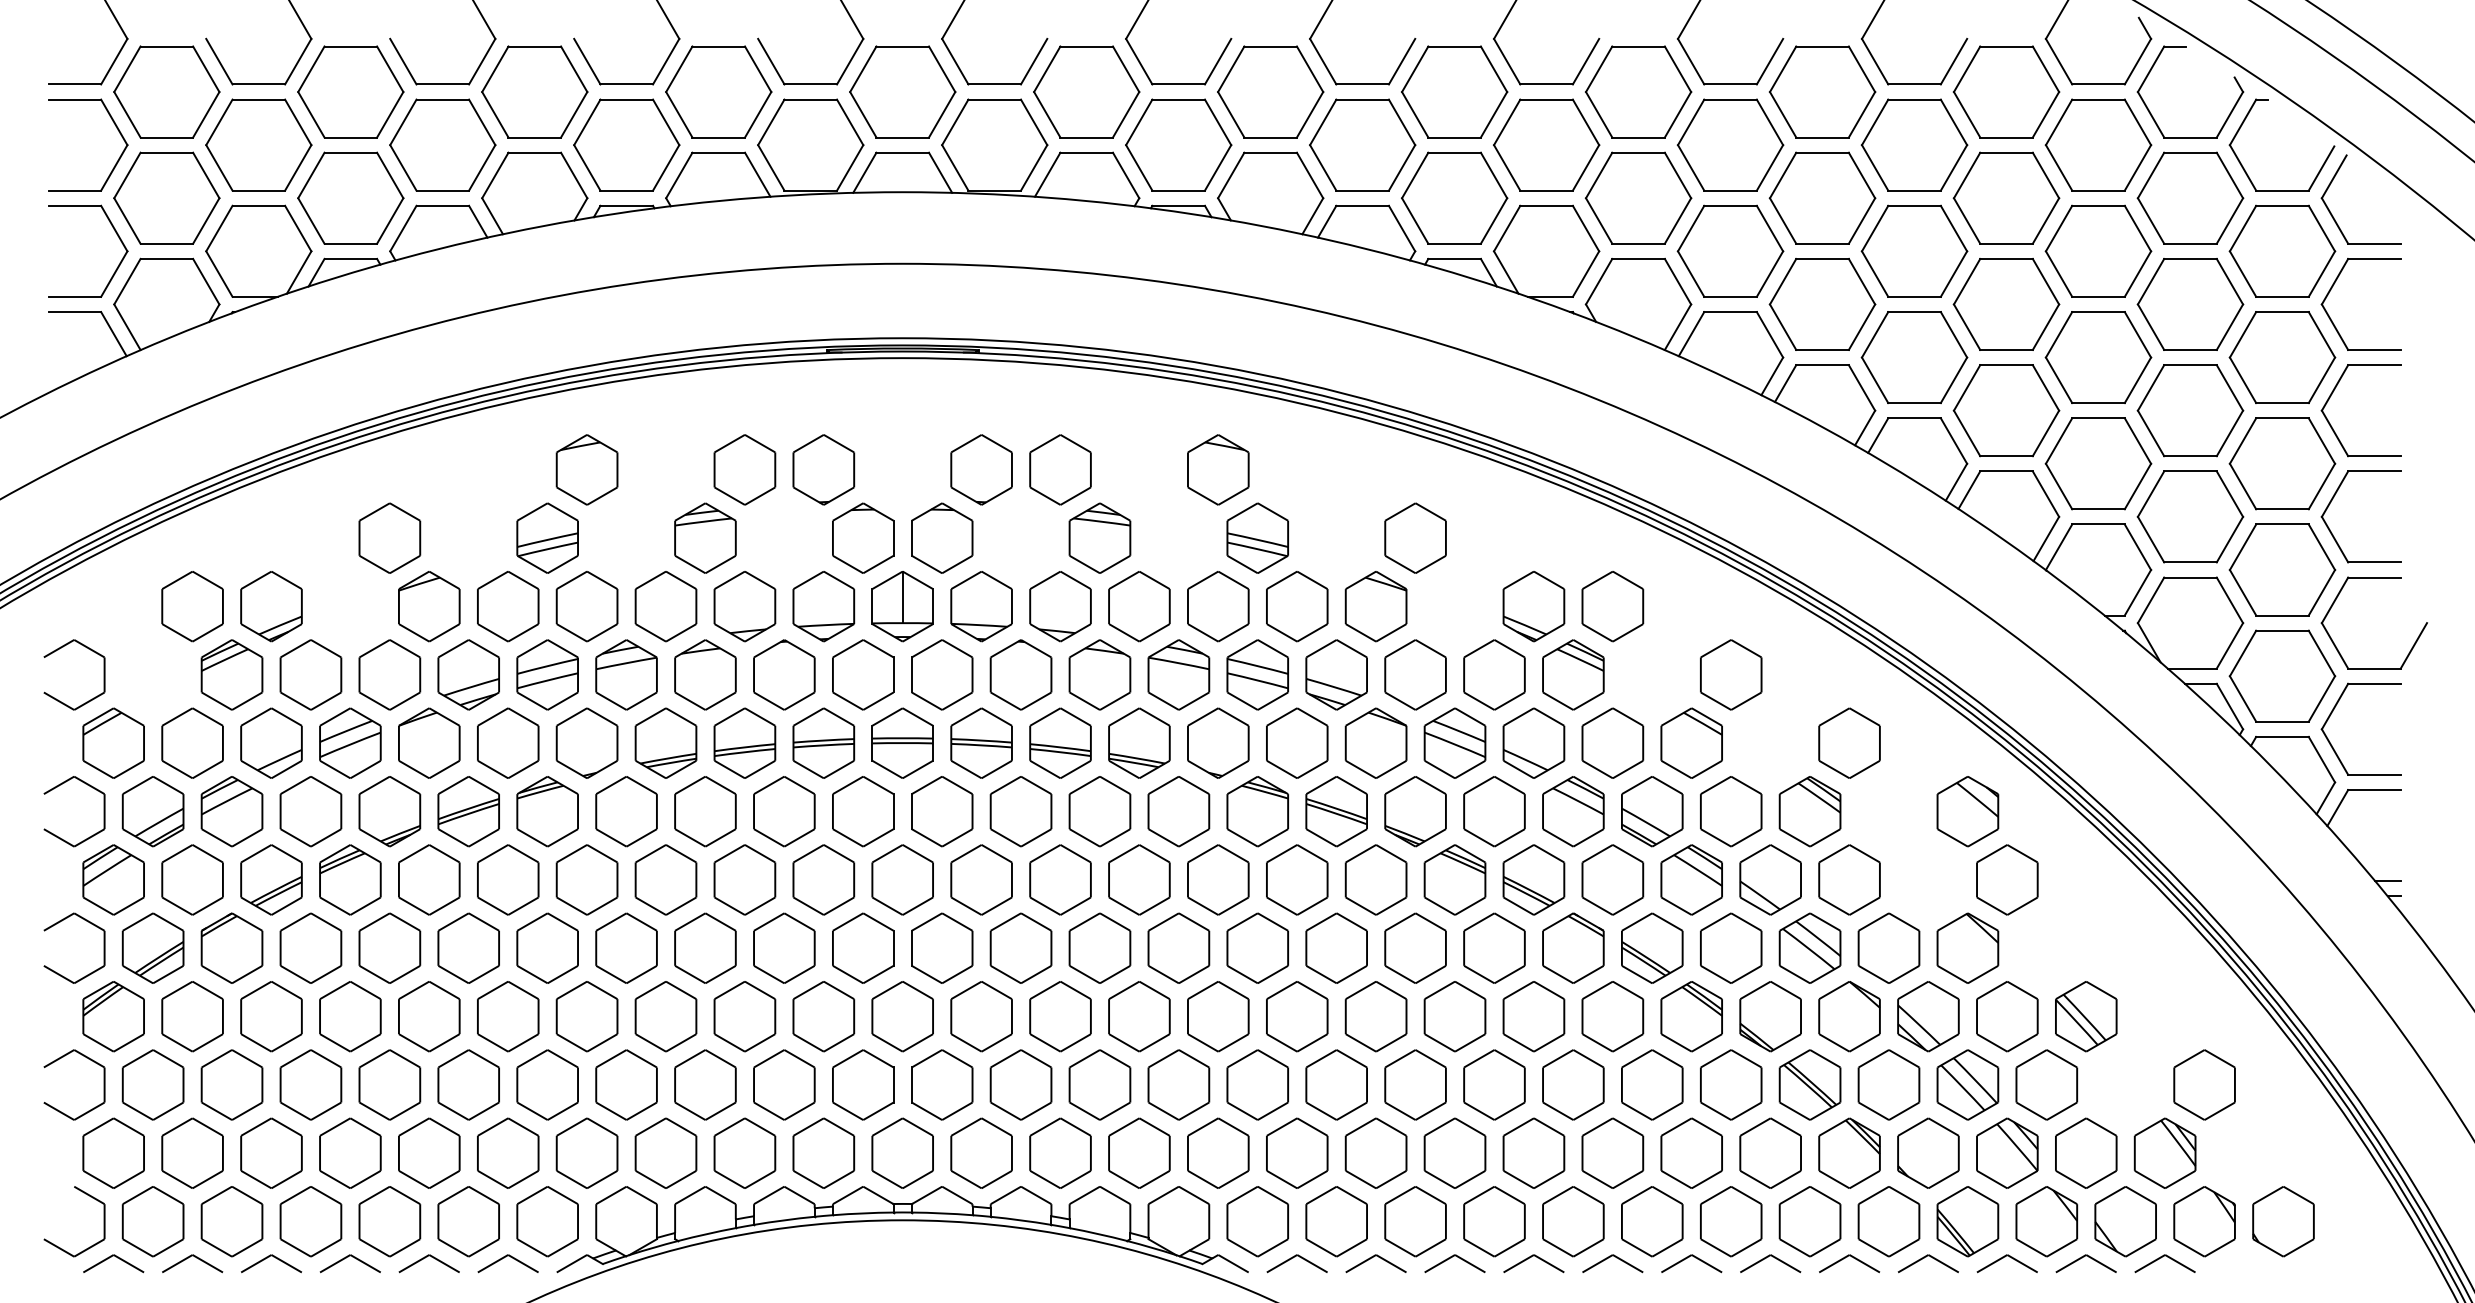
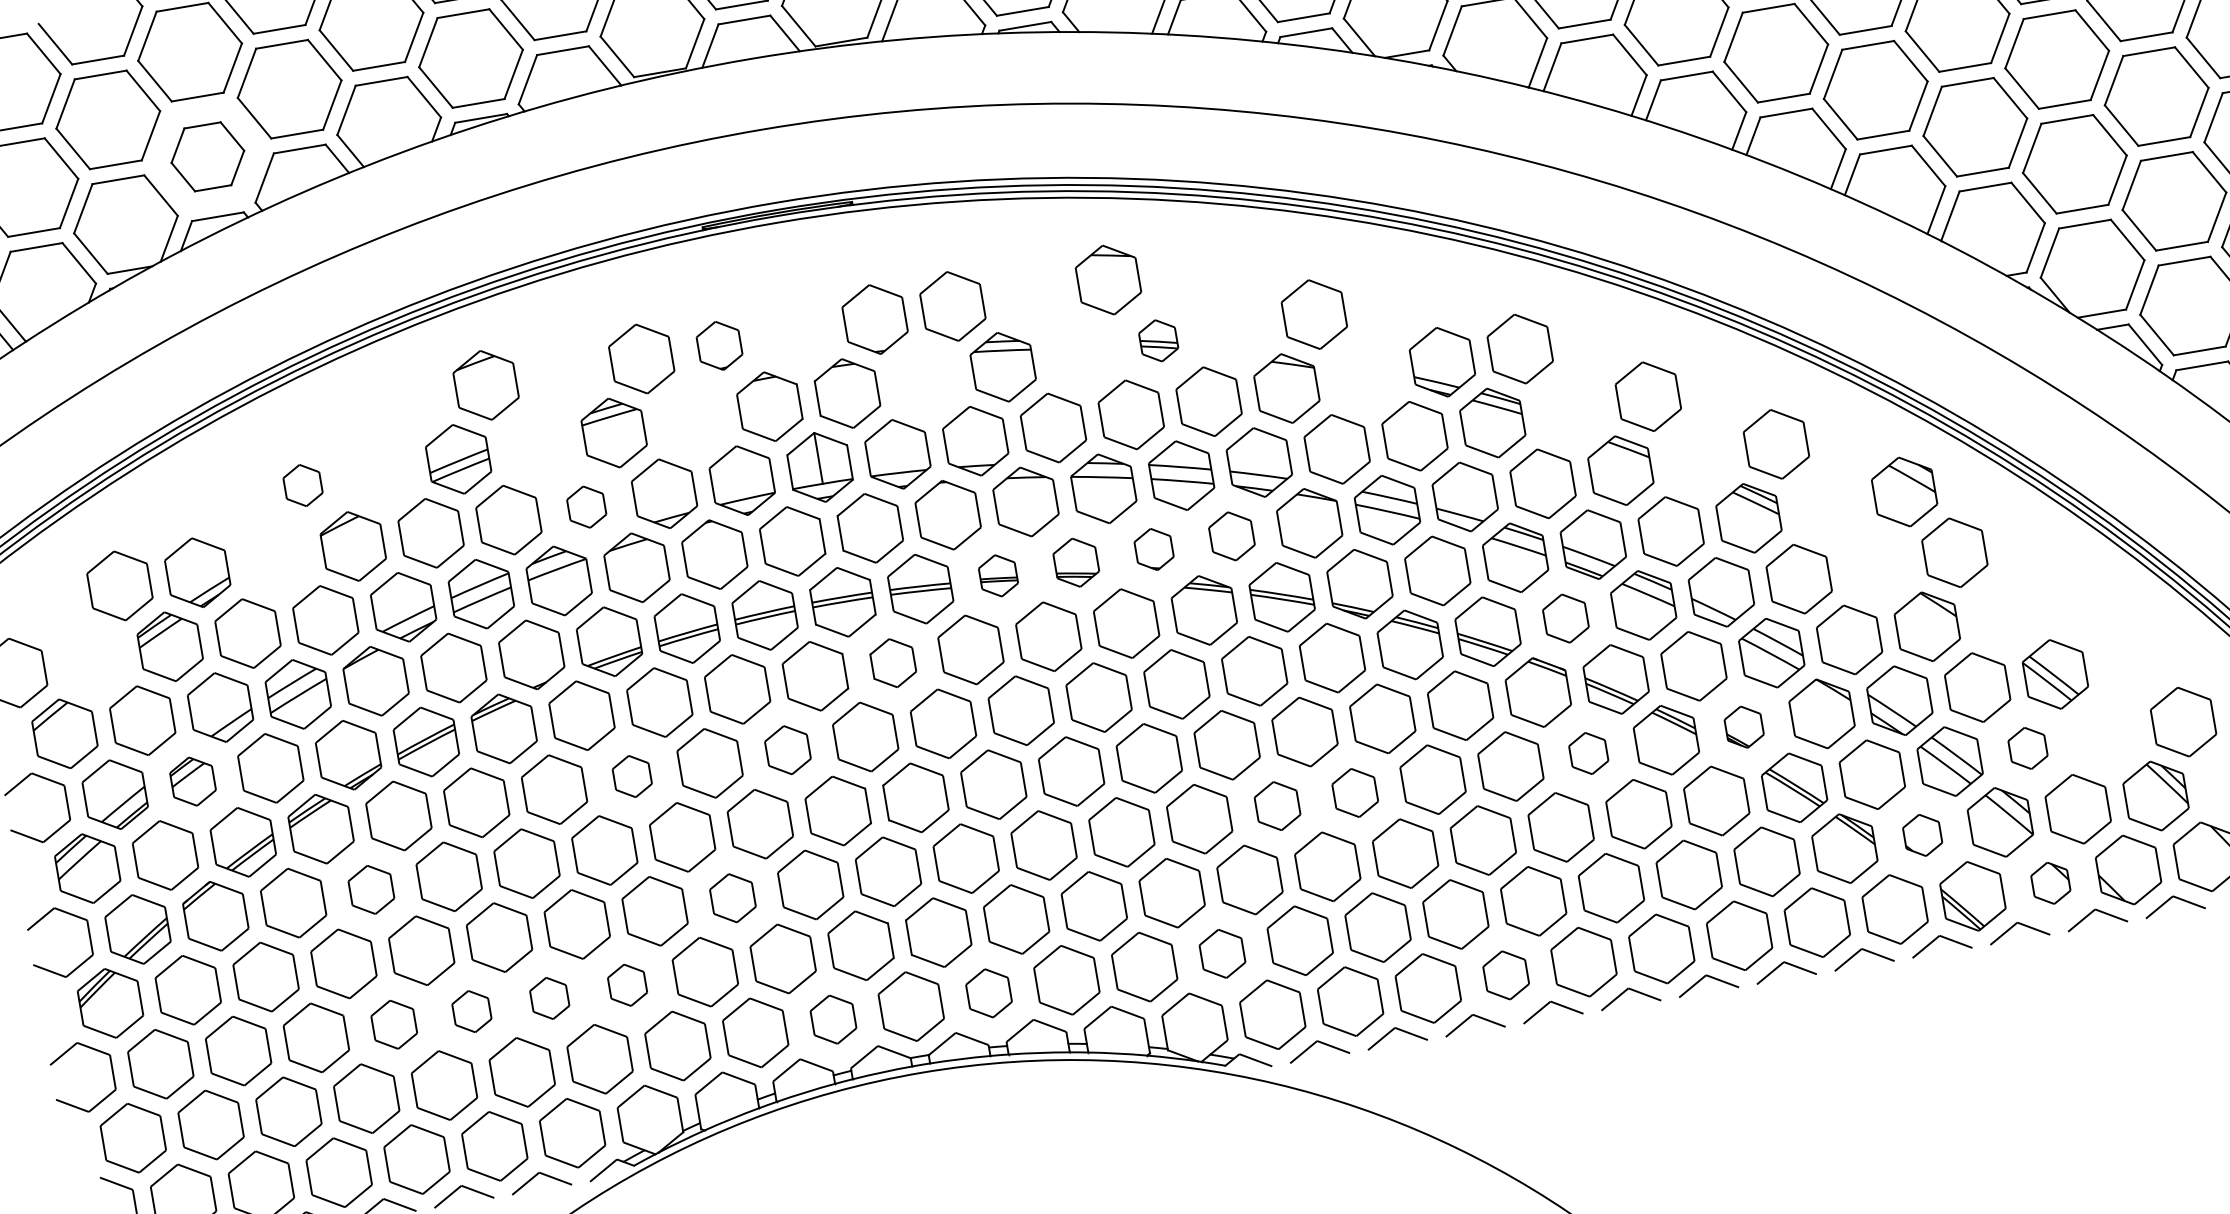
part: (350, 197) -> (207, 156), size x0.7
part: (823, 469) -> (719, 345), size x0.7
part: (389, 537) -> (302, 484), size x0.6
part: (1257, 537) -> (1158, 340), size x0.6
part: (665, 606) -> (586, 506), size x0.6
part: (1060, 742) -> (998, 575), size x0.6
part: (1139, 742) -> (1076, 562), size x0.7
part: (1218, 742) -> (1154, 548), size x0.6
part: (1297, 742) -> (1232, 535), size x0.7
part: (231, 811) -> (192, 781), size x0.7
part: (942, 811) -> (893, 662), size x0.7
part: (665, 879) -> (631, 776), size x0.6
part: (823, 879) -> (787, 749), size x0.7
part: (1612, 879) -> (1565, 618), size x0.7
part: (389, 947) -> (370, 889), size x0.7
part: (744, 1016) -> (732, 898), size x0.7
part: (1297, 1016) -> (1277, 805), size x0.7
part: (1375, 1016) -> (1354, 792), size x0.7
part: (1612, 1016) -> (1588, 753), size x0.6
part: (1770, 1016) -> (1744, 726), size x0.6
part: (389, 1084) -> (393, 1024), size x0.7
part: (468, 1084) -> (471, 1011), size x0.6
part: (547, 1084) -> (549, 997), size x0.6
part: (626, 1084) -> (627, 984), size x0.6
part: (2046, 1084) -> (2027, 747), size x0.6
part: (823, 1152) -> (833, 1018), size x0.7
part: (981, 1152) -> (988, 992), size x0.7
part: (1218, 1152) -> (1222, 953), size x0.7
part: (1928, 1152) -> (1922, 834), size x0.6
part: (1494, 1221) -> (1506, 975), size x0.7
part: (2046, 1221) -> (2050, 883), size x0.6

